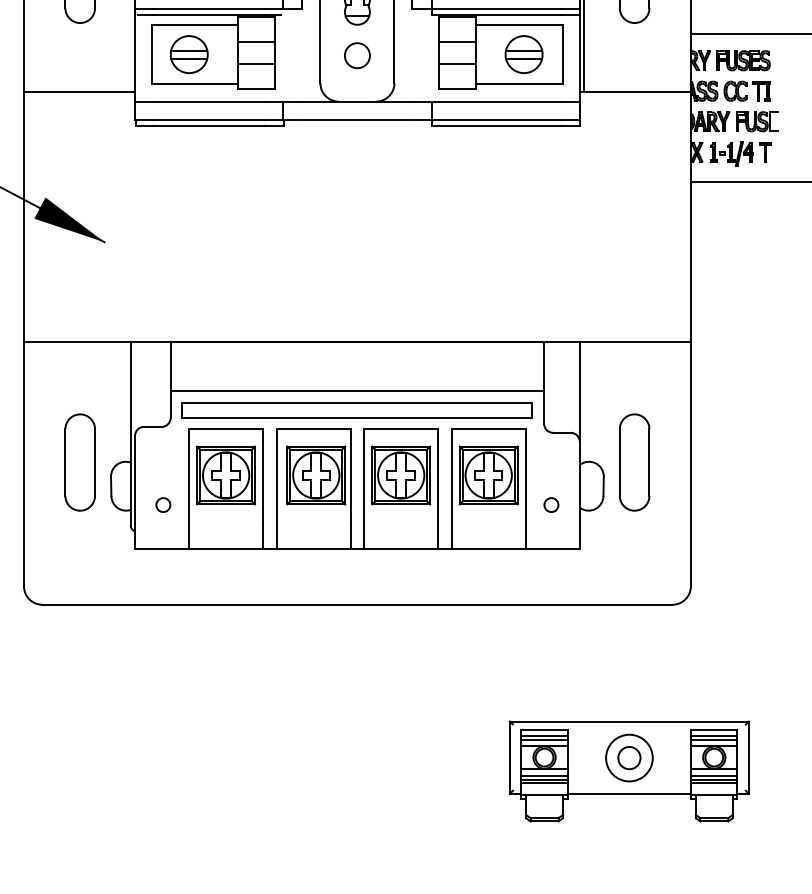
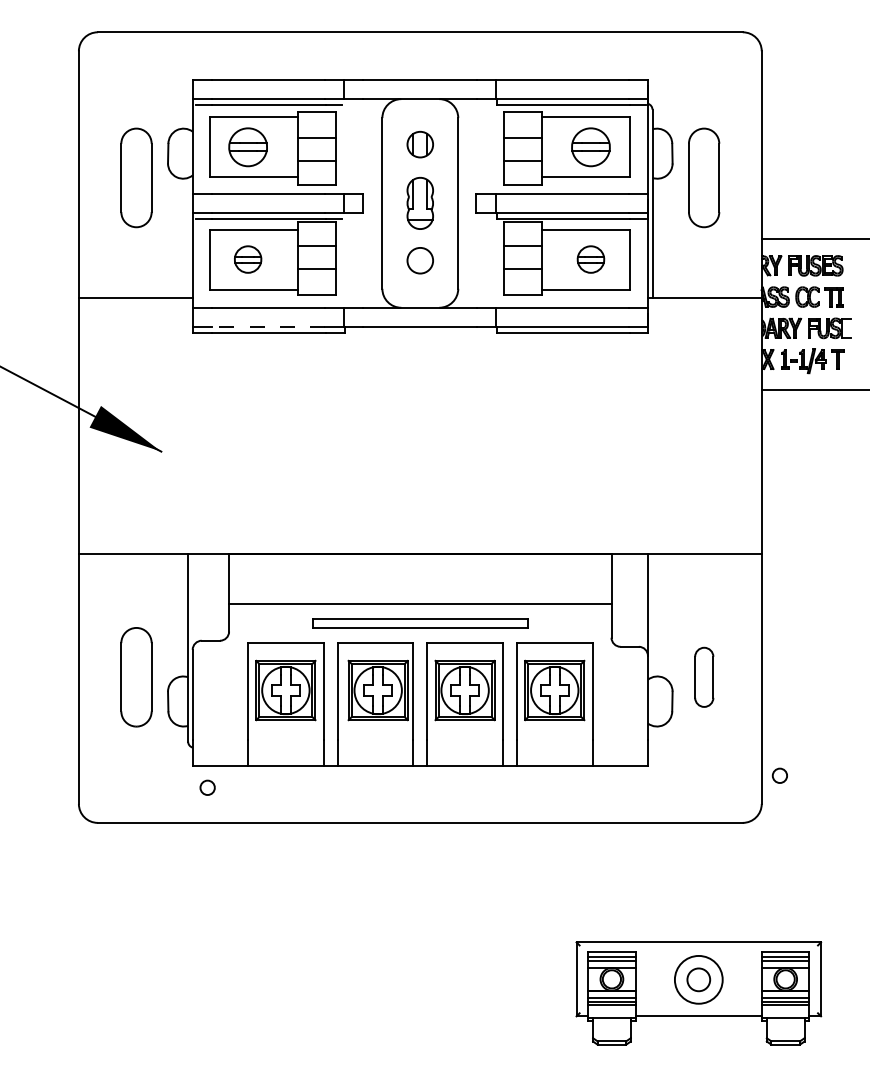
part: (188, 54) -> (247, 259), size x0.7
part: (523, 54) -> (590, 259), size x0.7
line: (209, 119) -> (268, 326), solid -> dashed
part: (357, 410) -> (420, 623), size x0.6
part: (634, 462) -> (704, 677), size x0.6
circle: (163, 504) -> (207, 787), moved
circle: (550, 504) -> (779, 775), moved

